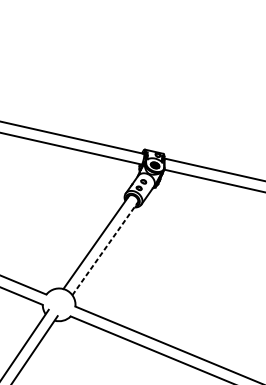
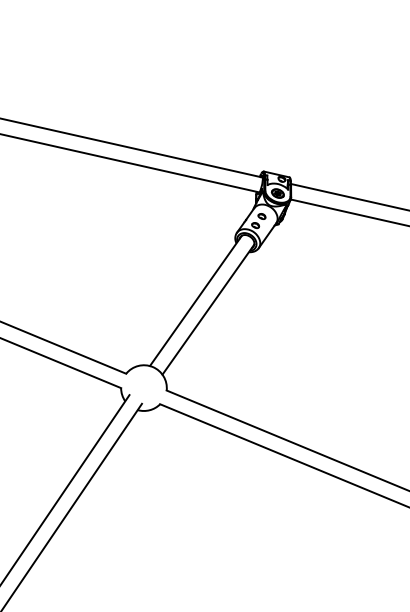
line: (105, 248) -> (208, 309), dashed -> solid

